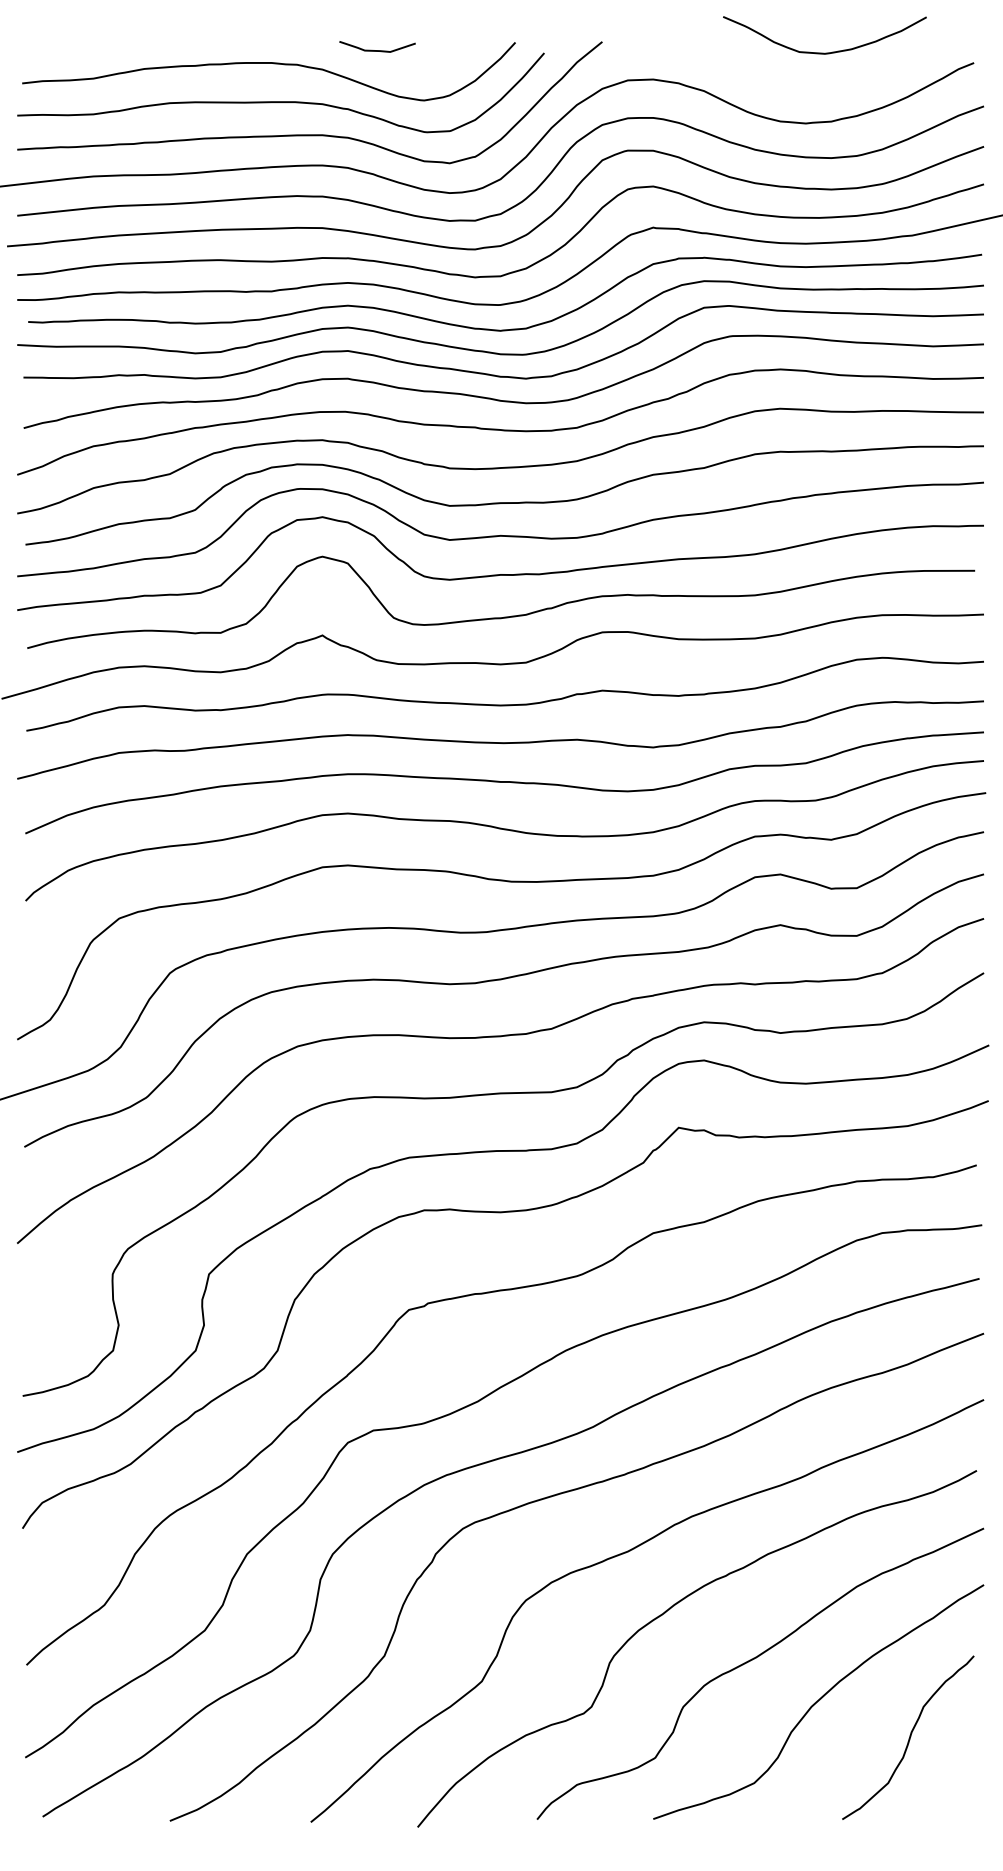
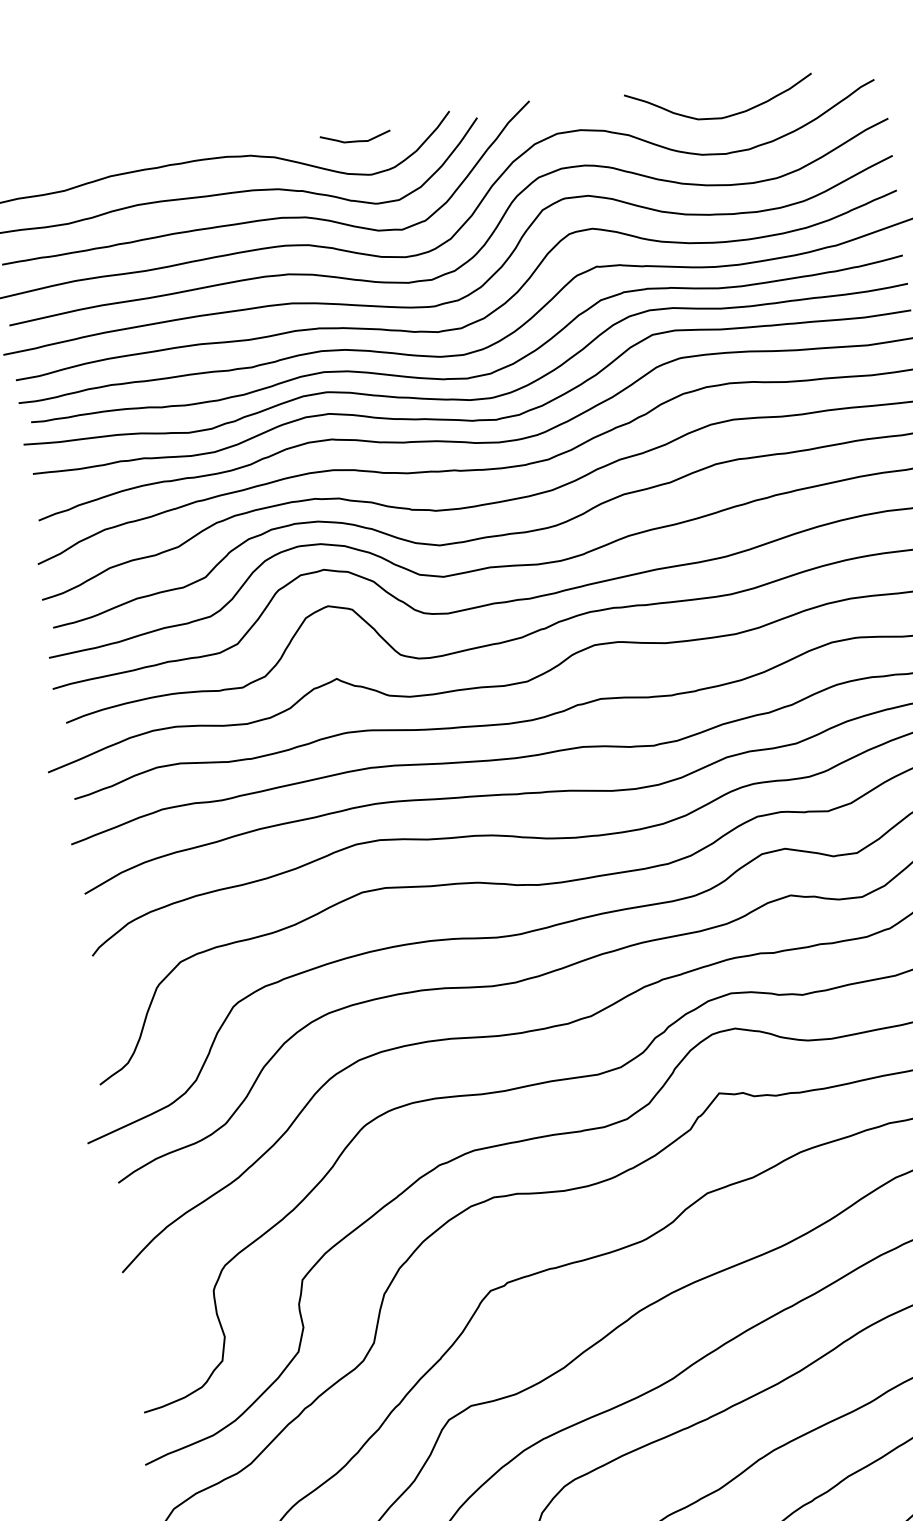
curve: (377, 50) -> (355, 141), moved
curve: (824, 52) -> (721, 117), moved

